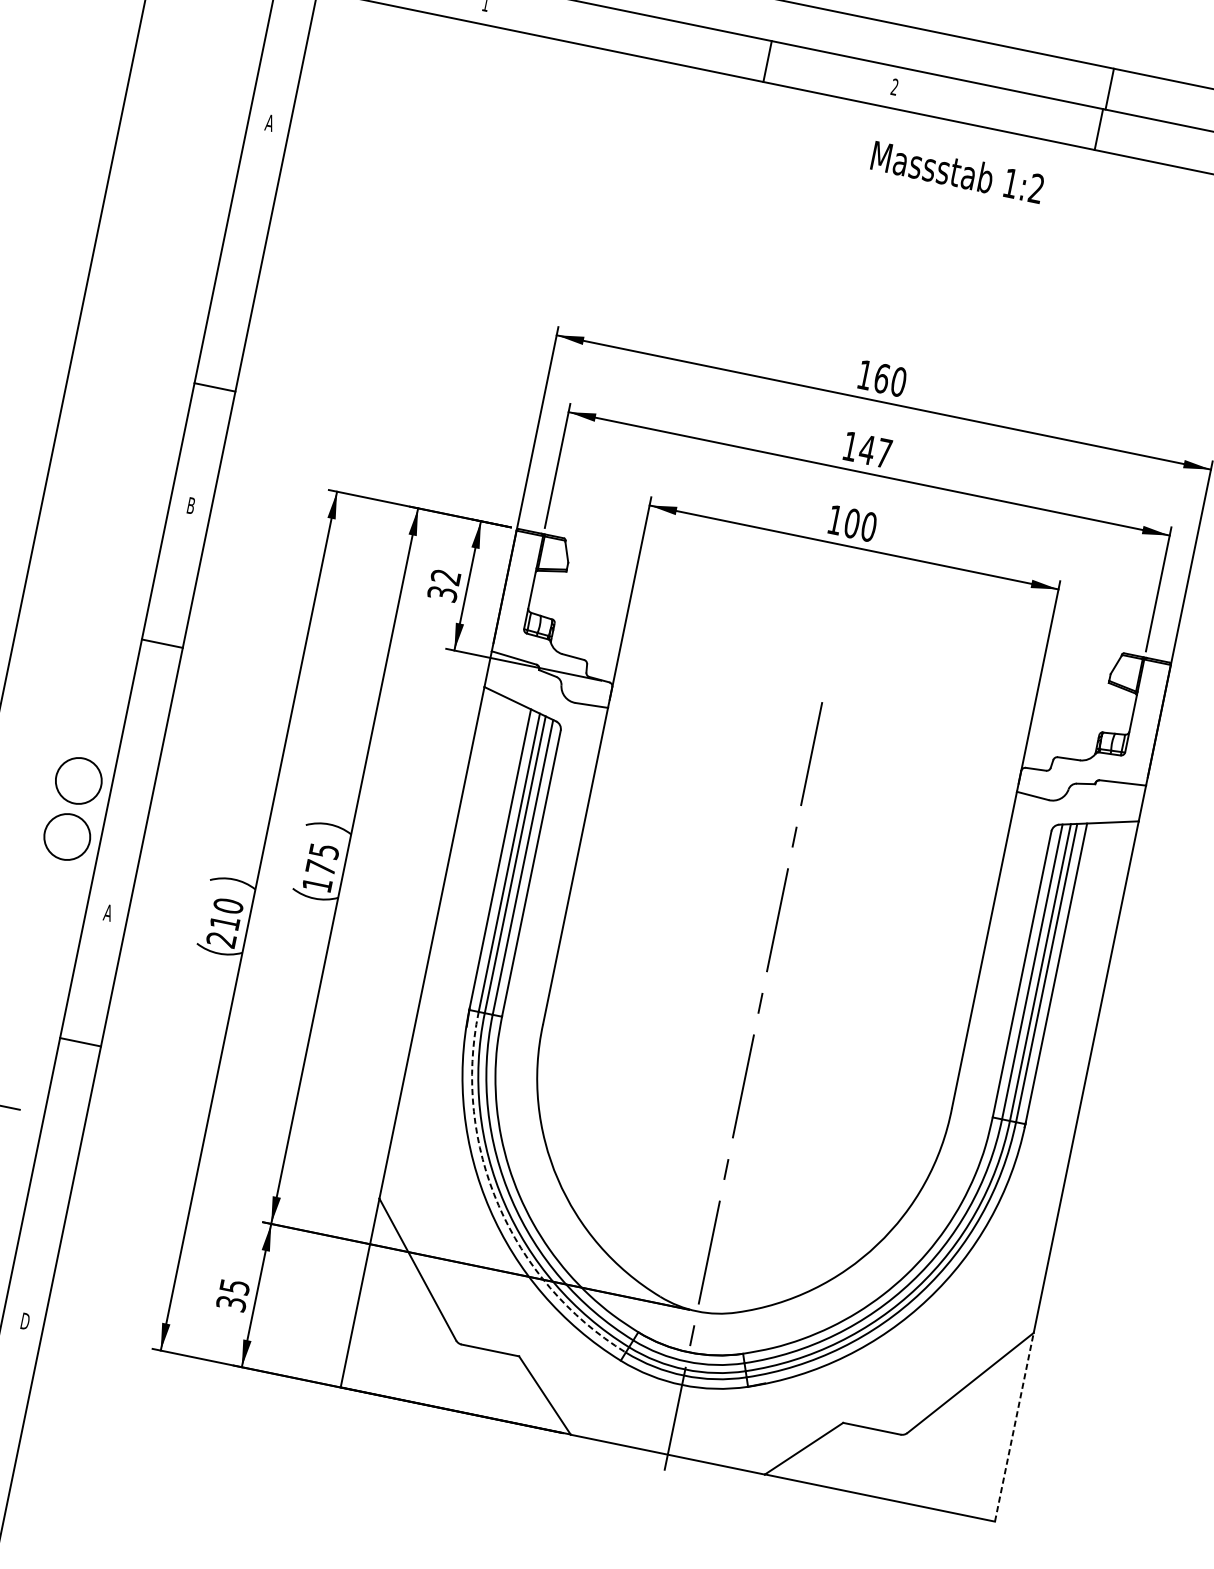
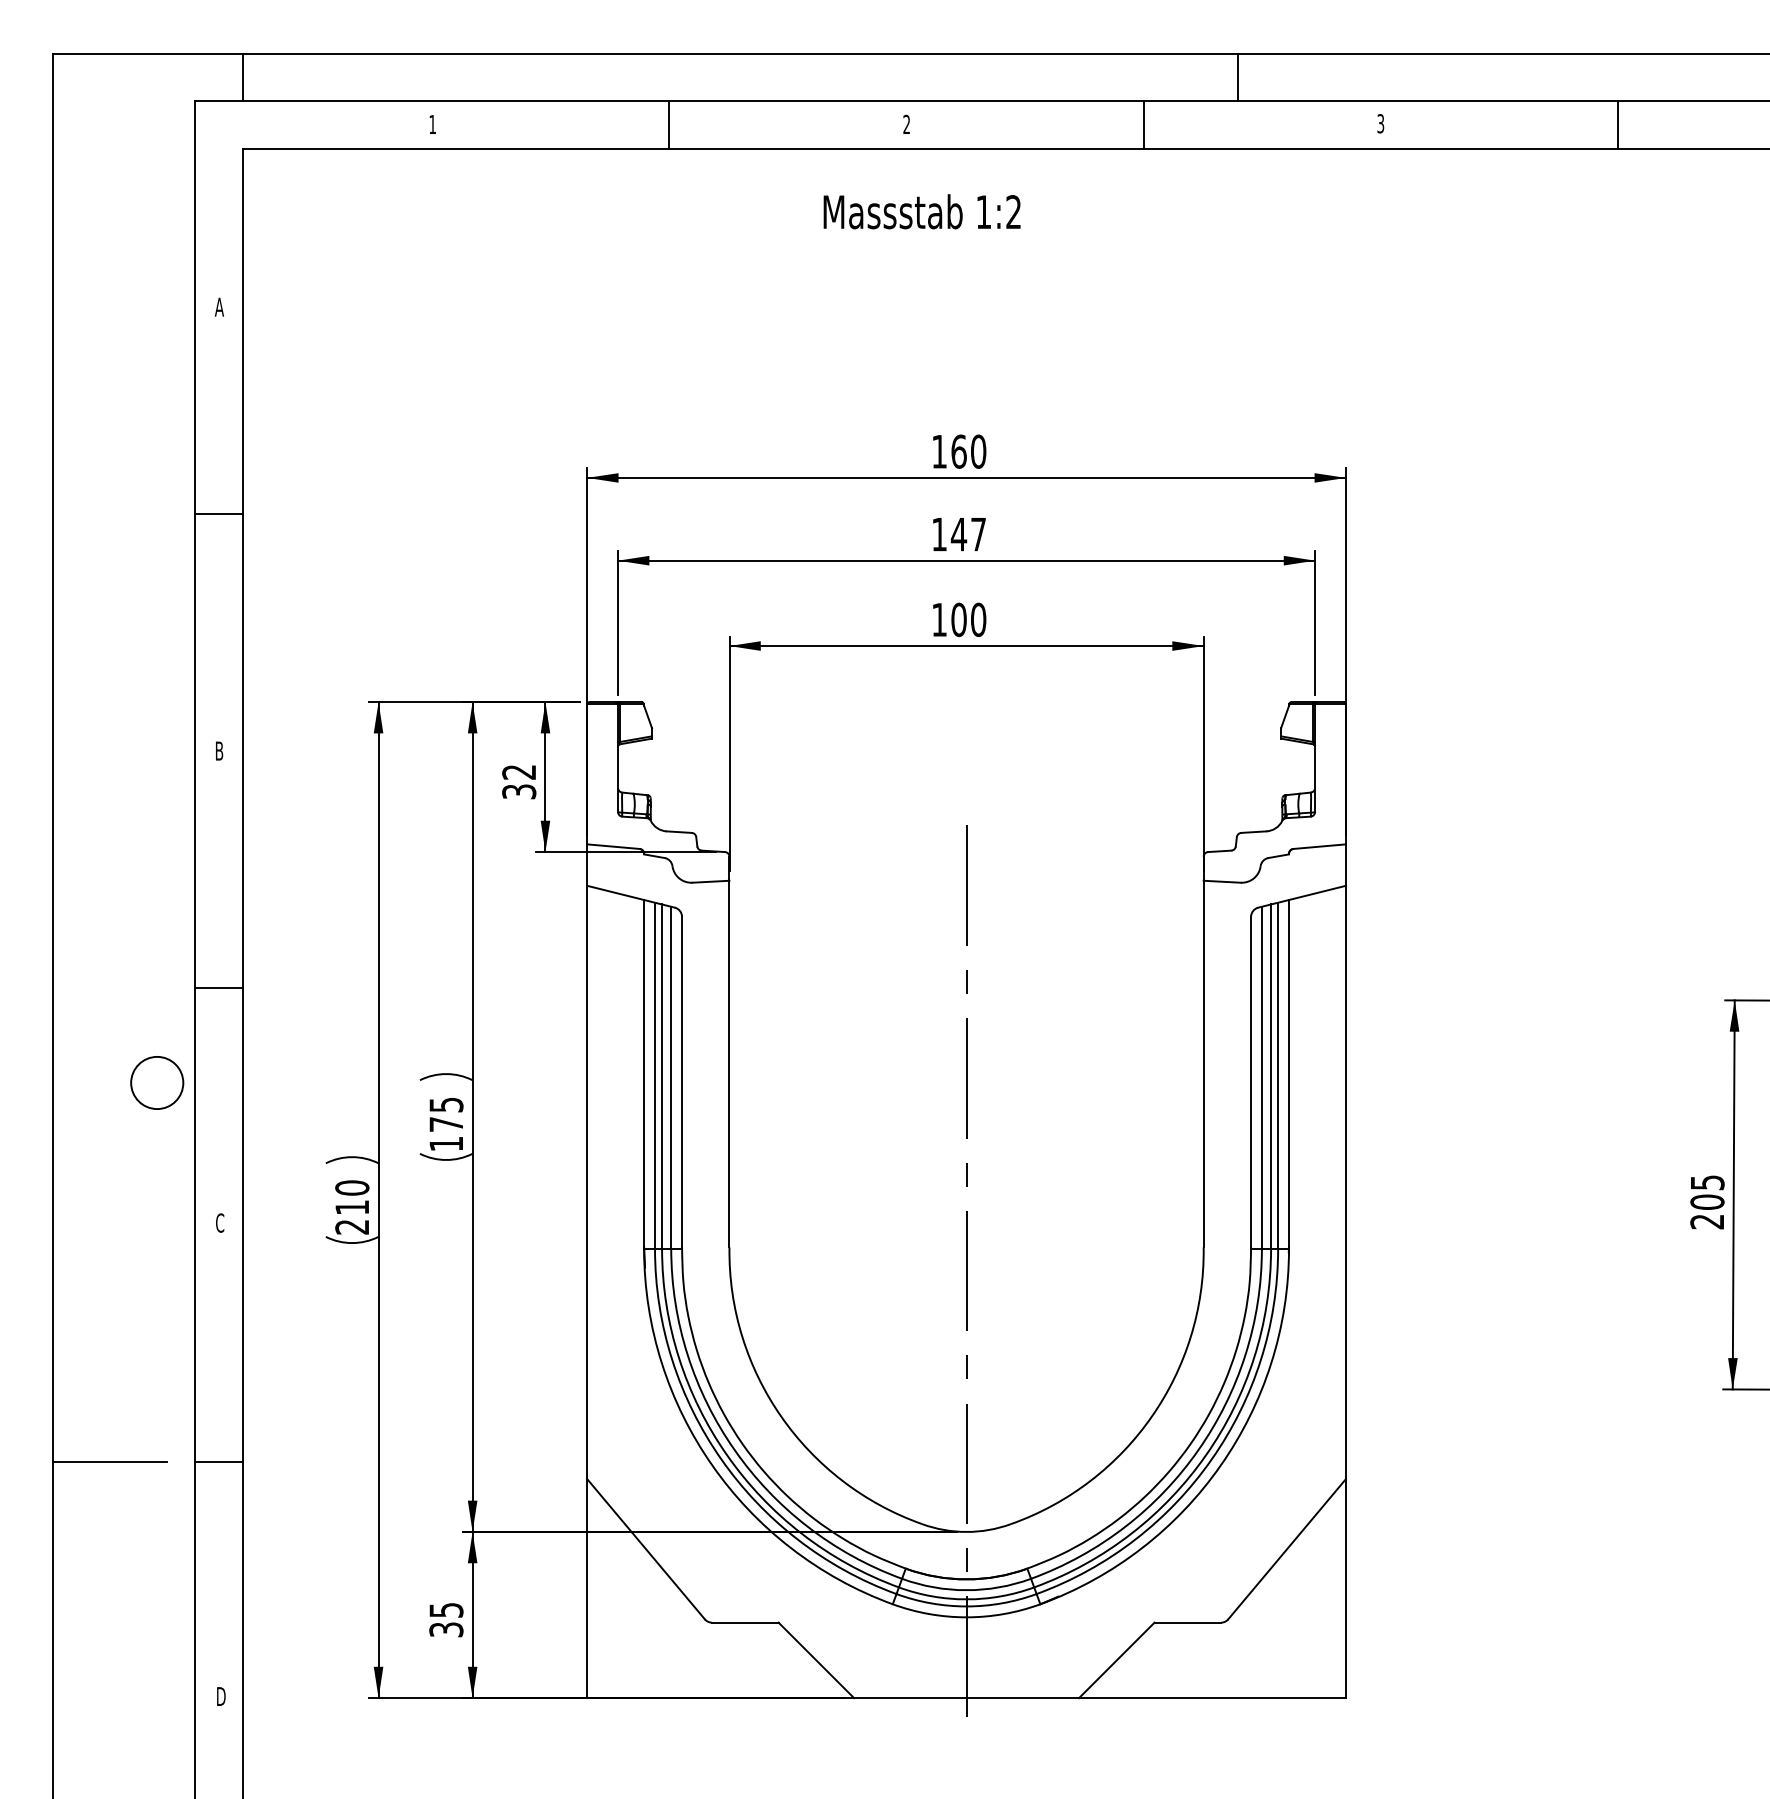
line: (767, 61) -> (669, 124), moved
line: (1109, 89) -> (1238, 77), moved
text: (957, 171) -> (921, 211), moved
line: (214, 386) -> (218, 513), moved
line: (161, 643) -> (218, 988), moved
circle: (67, 836) -> (157, 1147), removed
text: (107, 912) -> (219, 1222), A -> C
line: (80, 1042) -> (218, 1462), moved
arc: (498, 1205) -> (721, 1459), dashed -> solid
line: (1014, 1426) -> (1345, 1587), dashed -> solid

